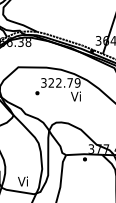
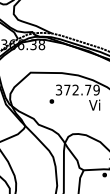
text: (51, 82) -> (67, 89), 322.79 -> 372.79

